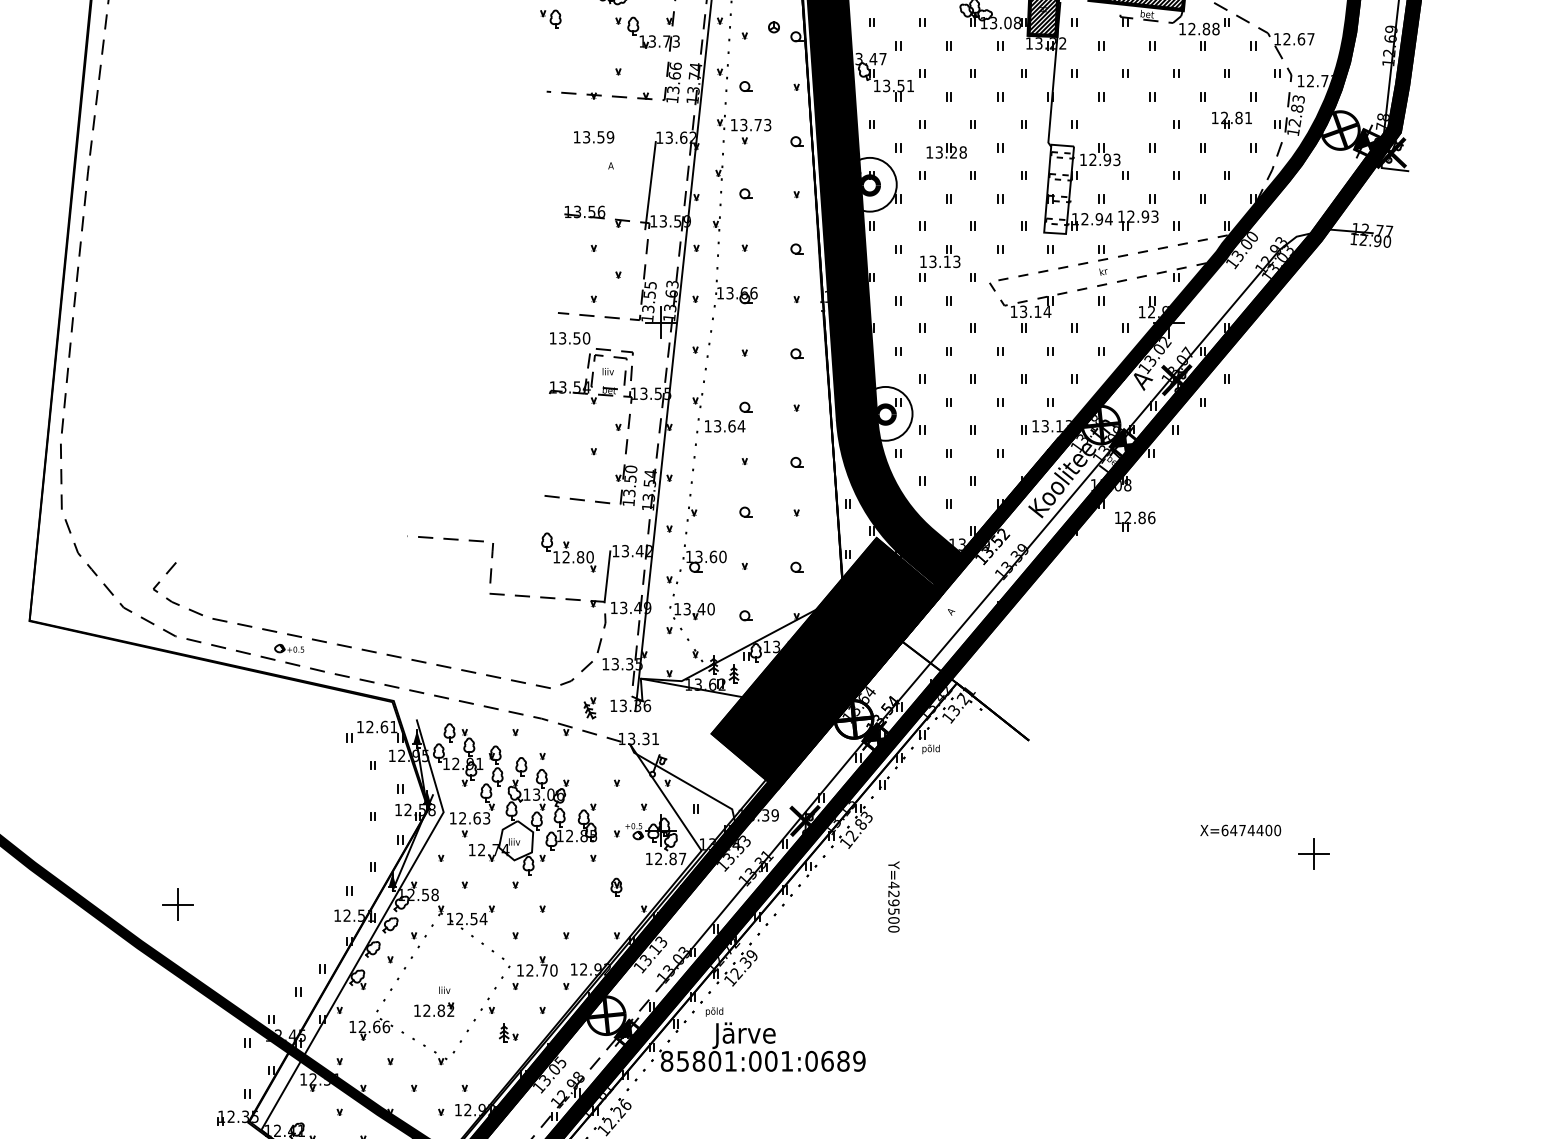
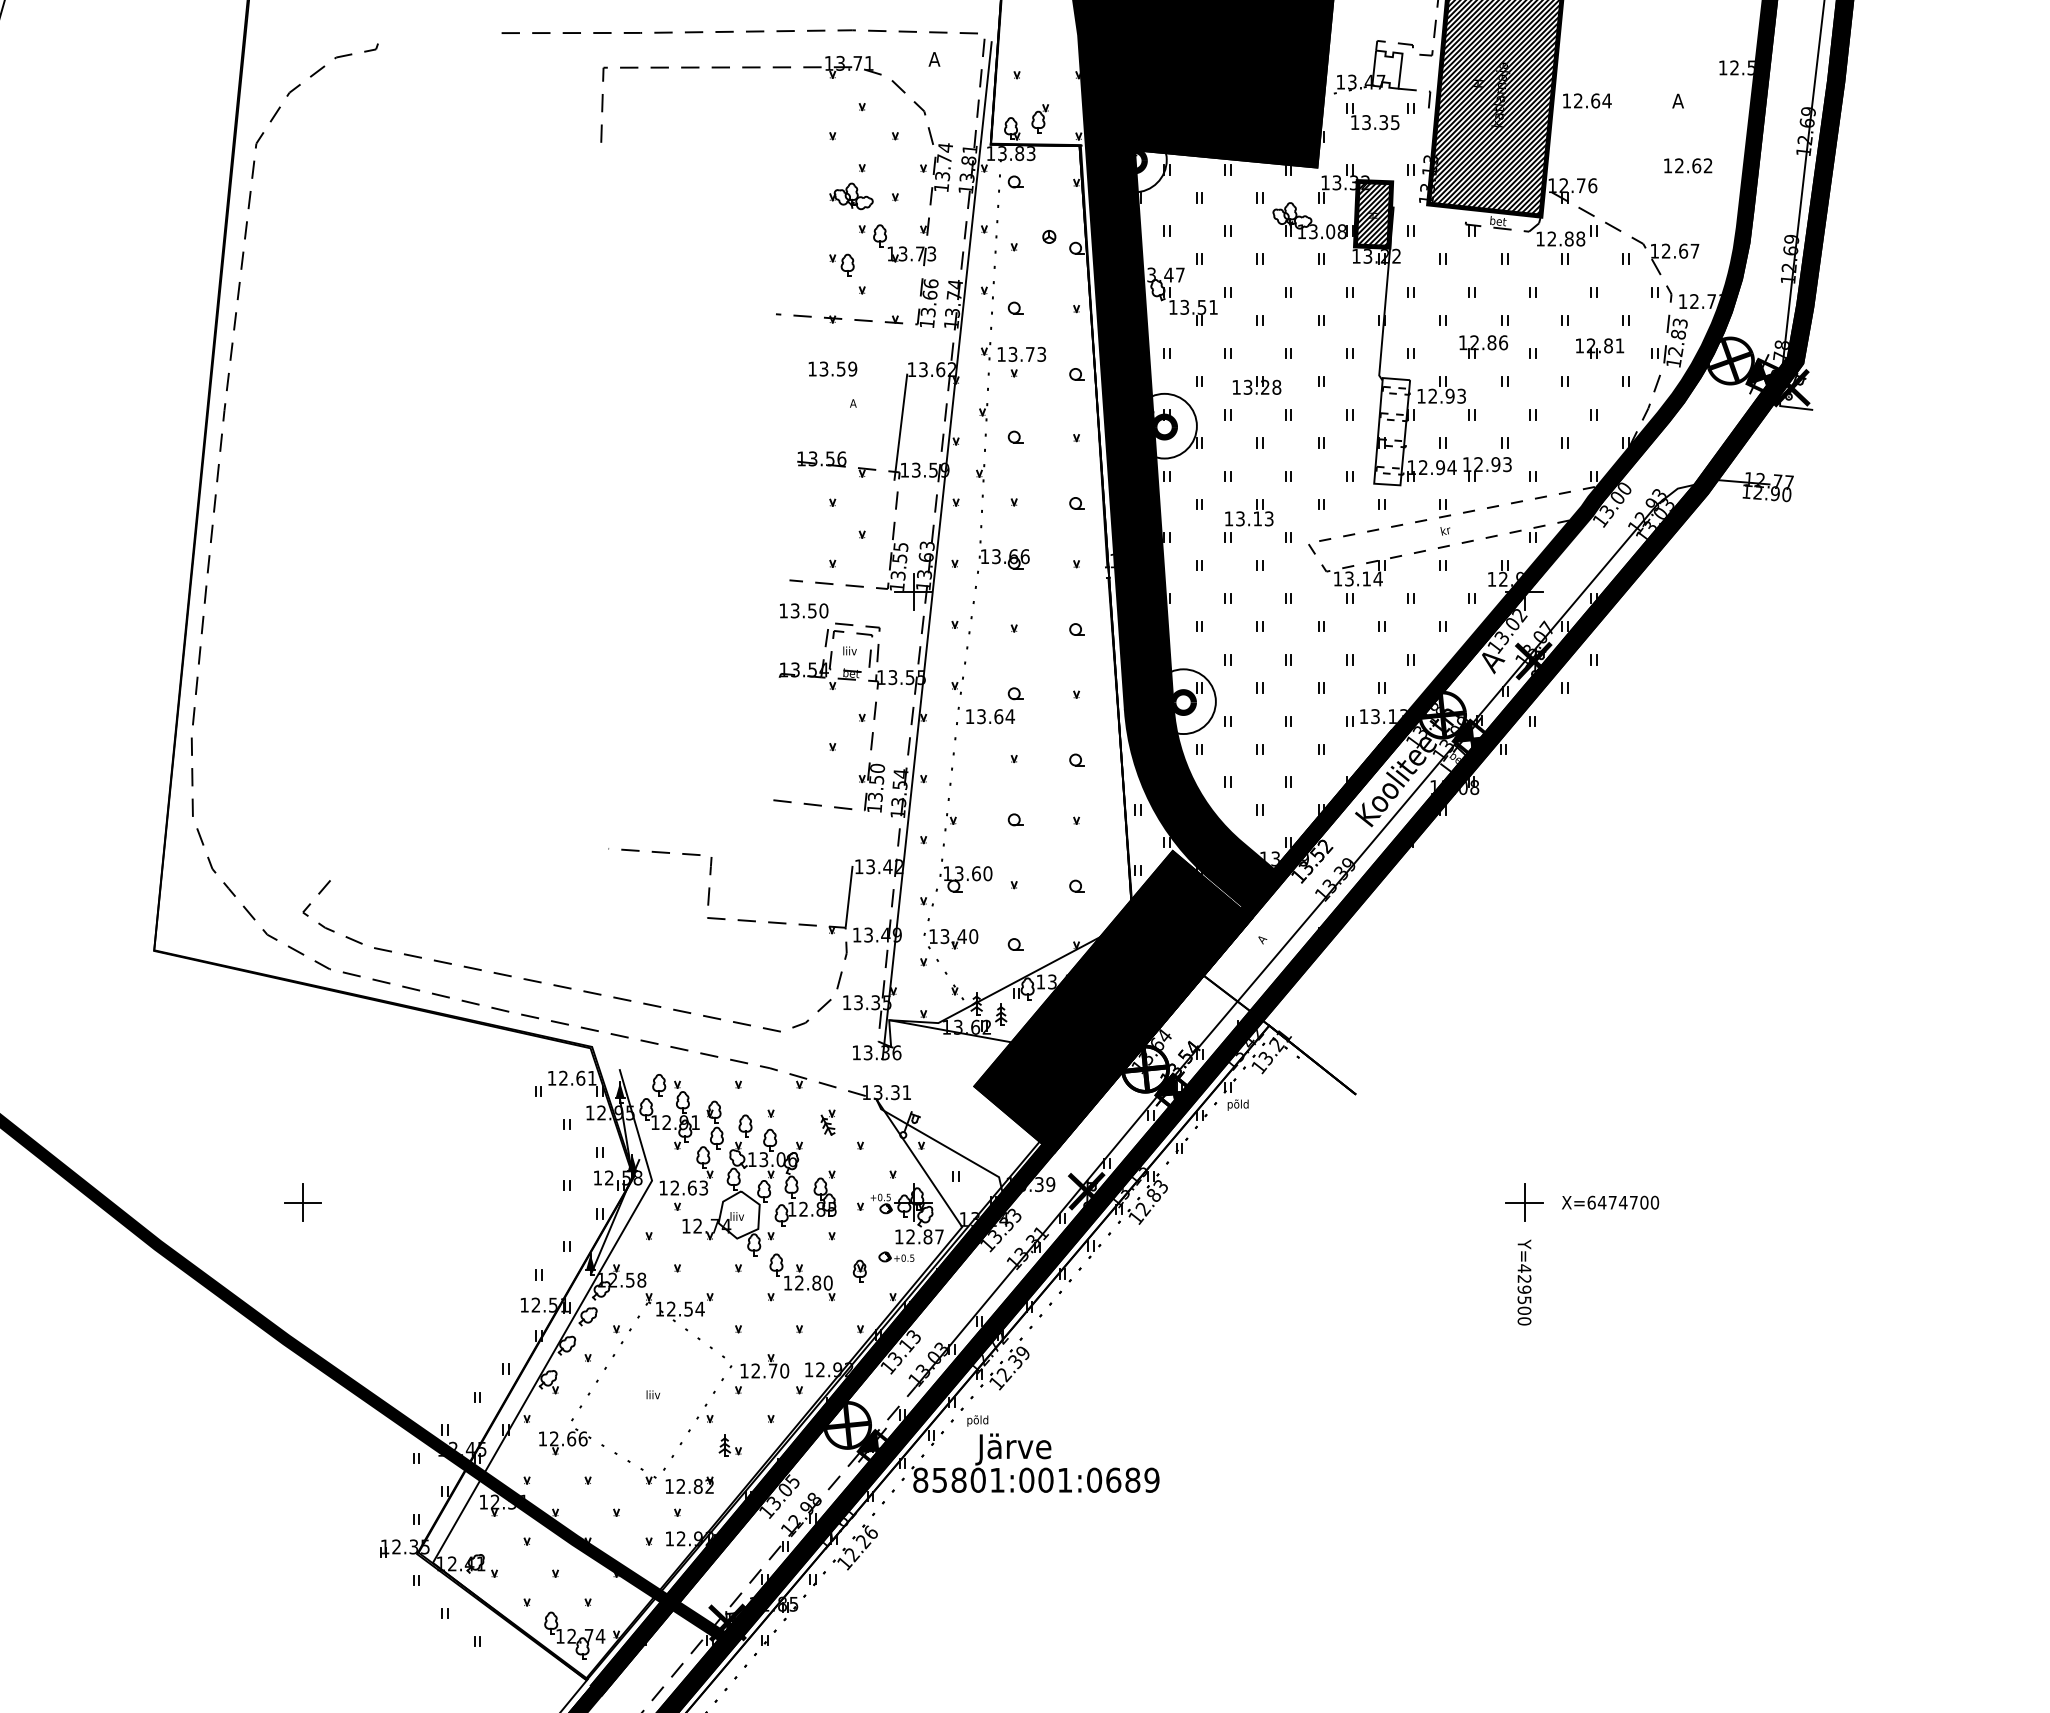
part: (550, 18) -> (841, 264), moved
part: (1135, 520) -> (1483, 346), moved
part: (568, 552) -> (802, 1277), moved
part: (289, 648) -> (896, 1256), moved
part: (589, 708) -> (827, 1122), moved
text: (1259, 830) -> (1633, 1202), X=6474400 -> X=6474700
part: (1313, 853) -> (1524, 1202), moved
text: (893, 896) -> (1524, 1282), moved
part: (177, 904) -> (302, 1202), moved
part: (434, 1009) -> (689, 1484), moved

